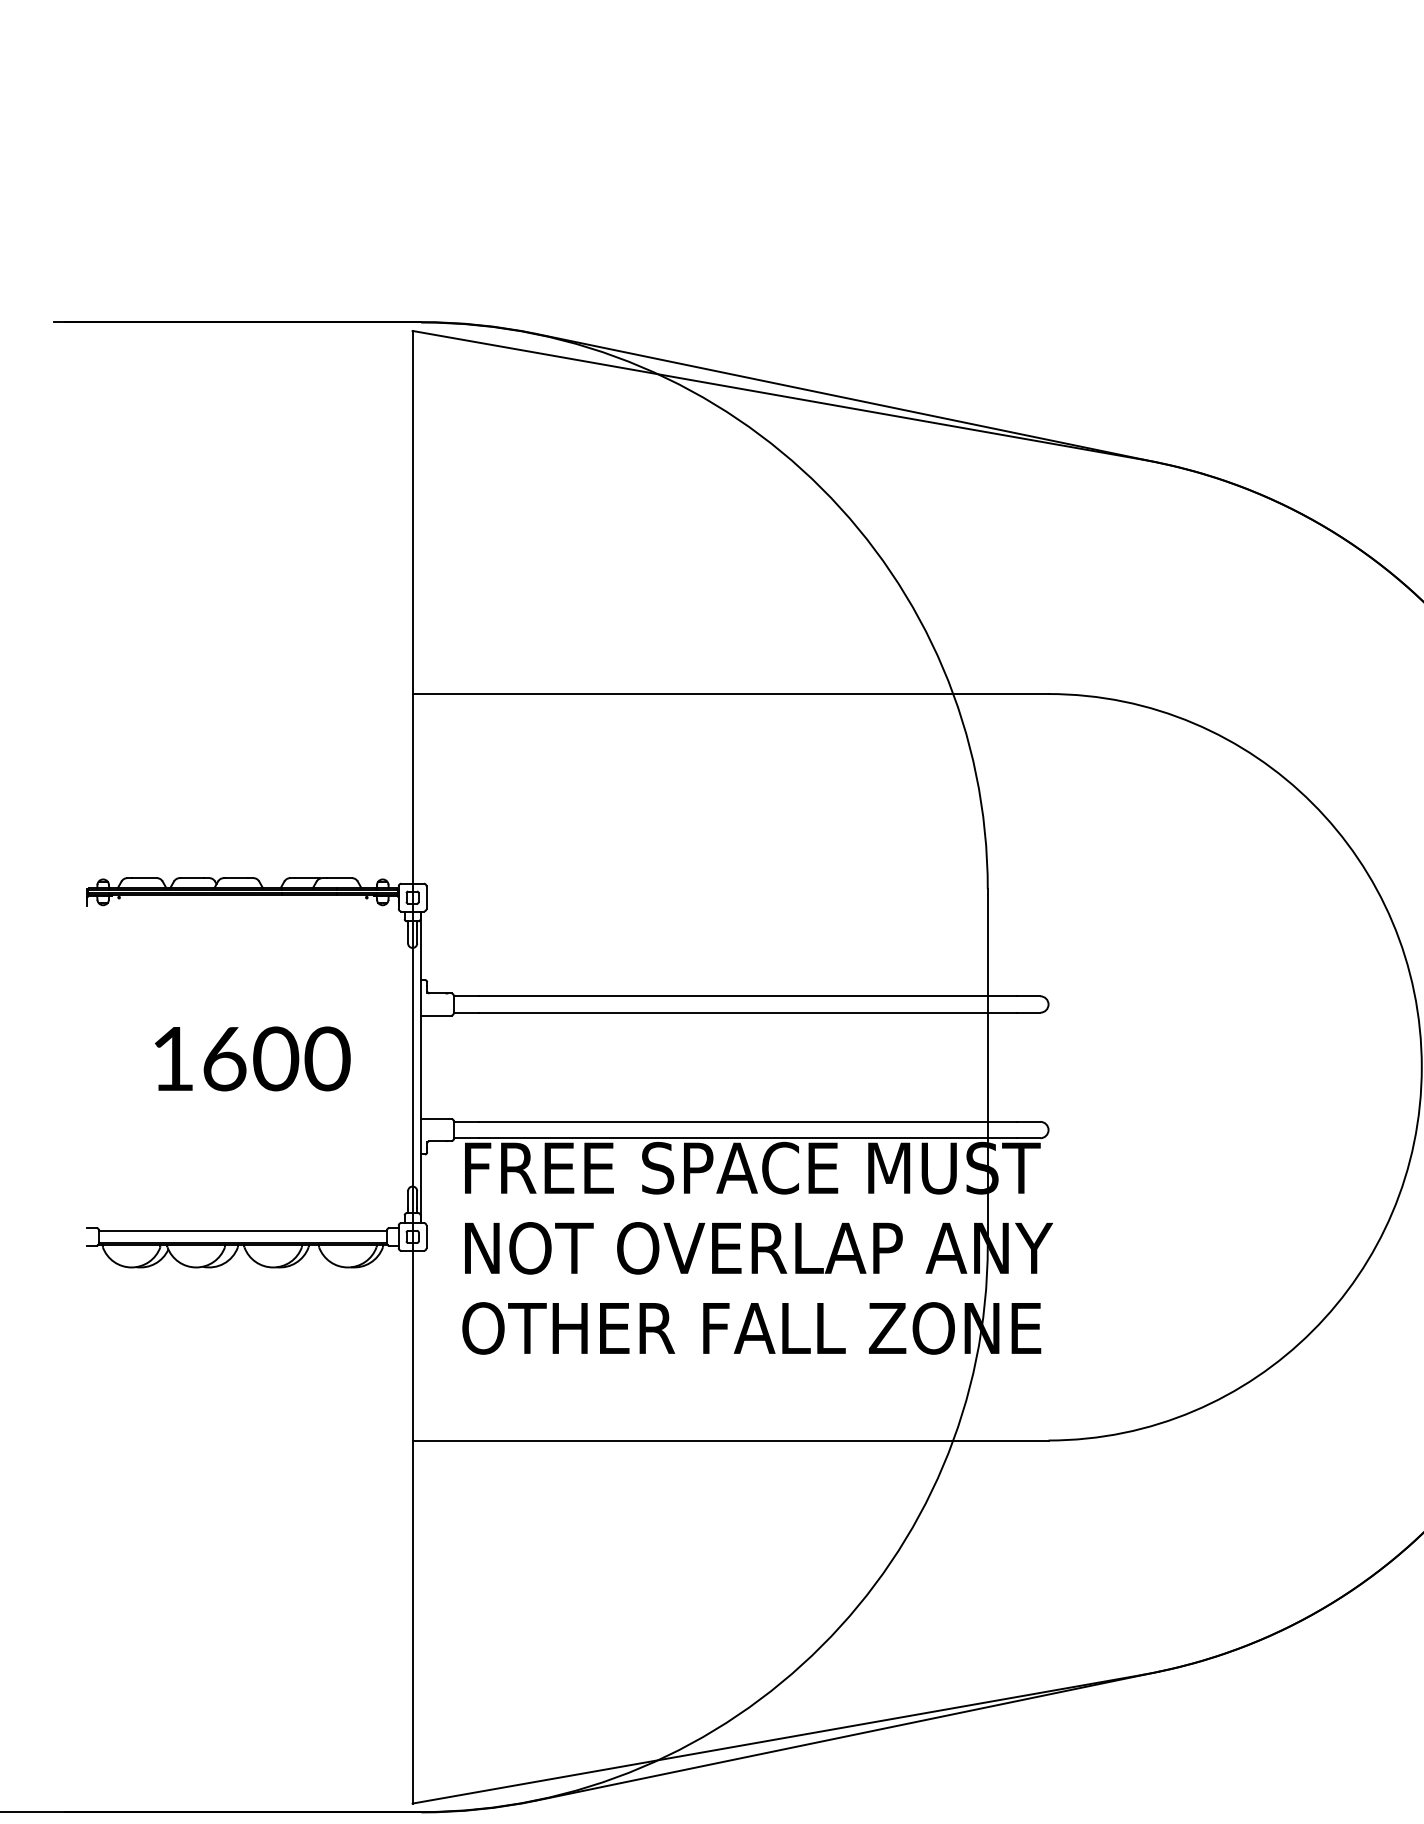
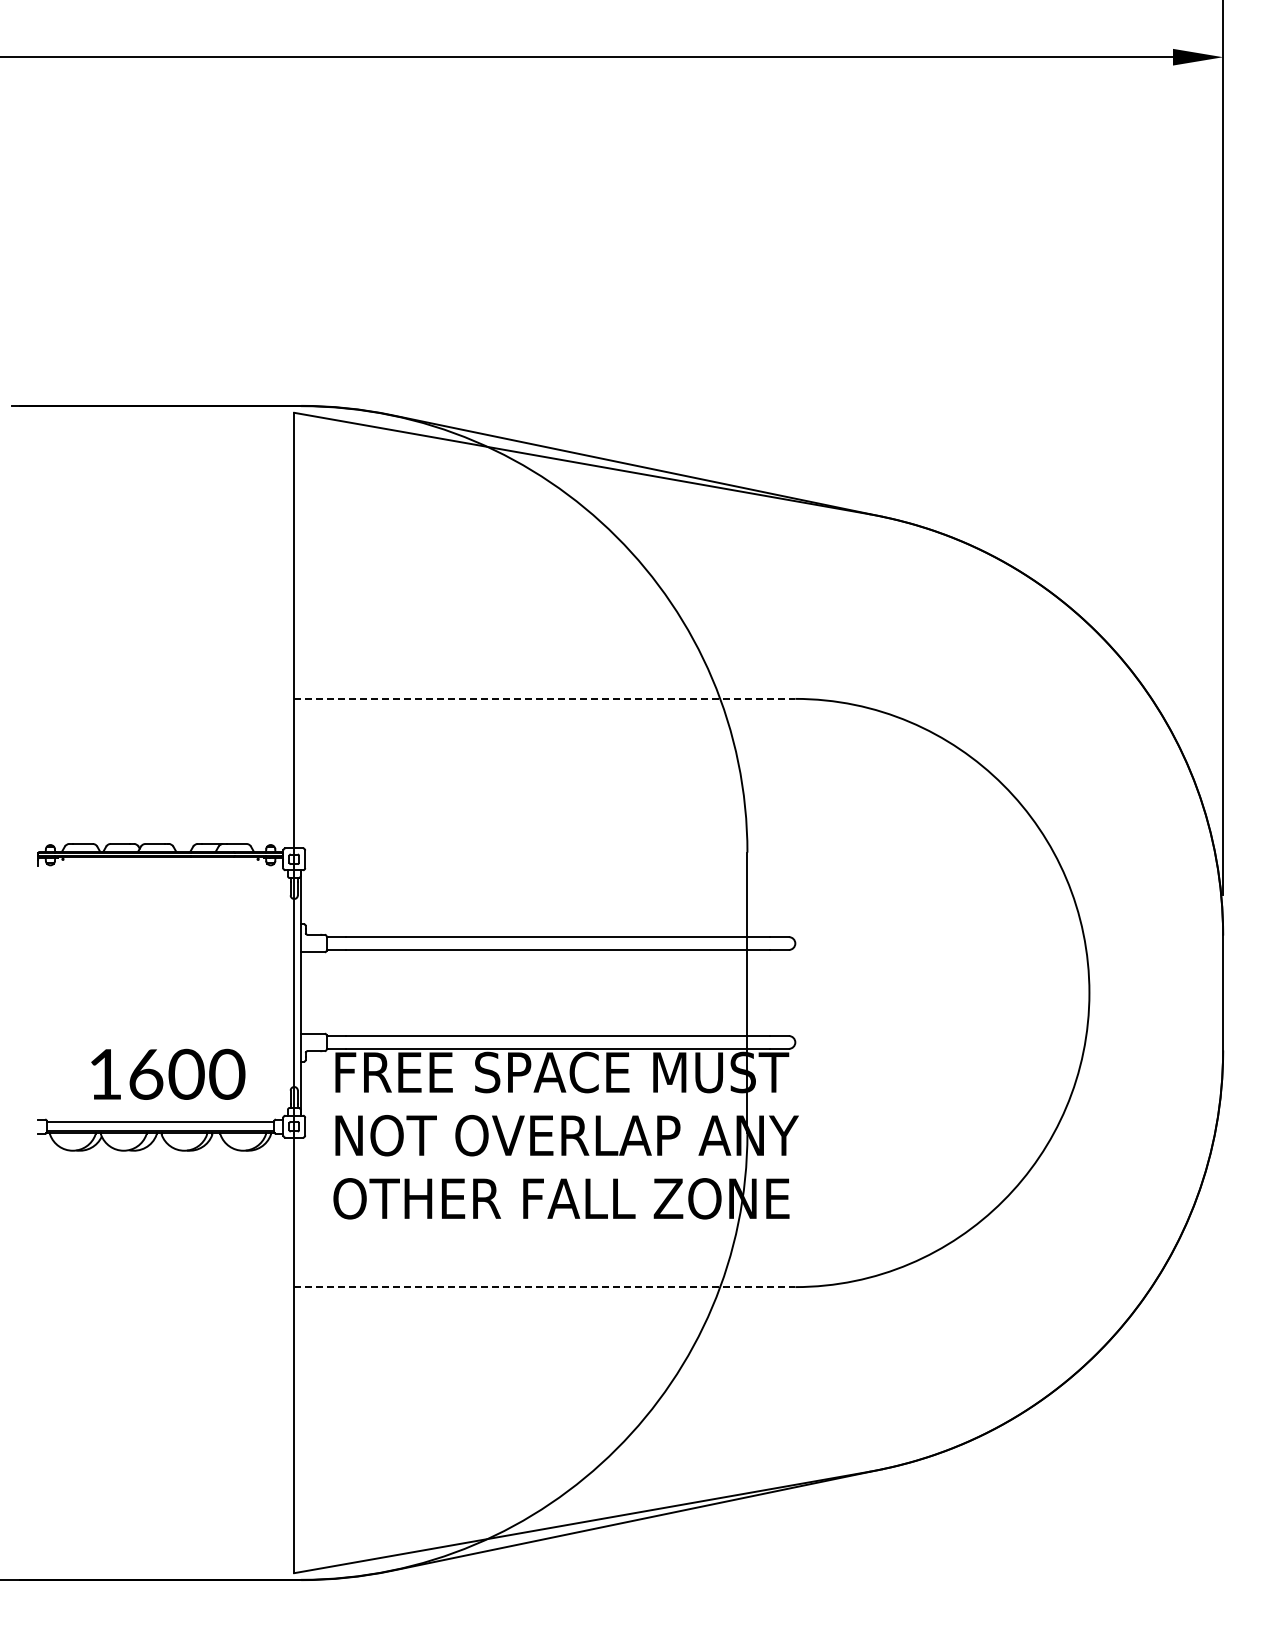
line: (730, 693) -> (544, 698), solid -> dashed
text: (253, 1057) -> (168, 1073), moved
line: (730, 1441) -> (544, 1287), solid -> dashed

